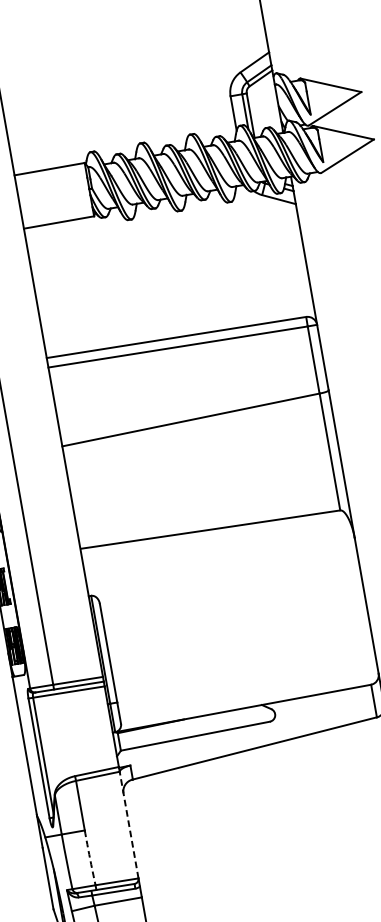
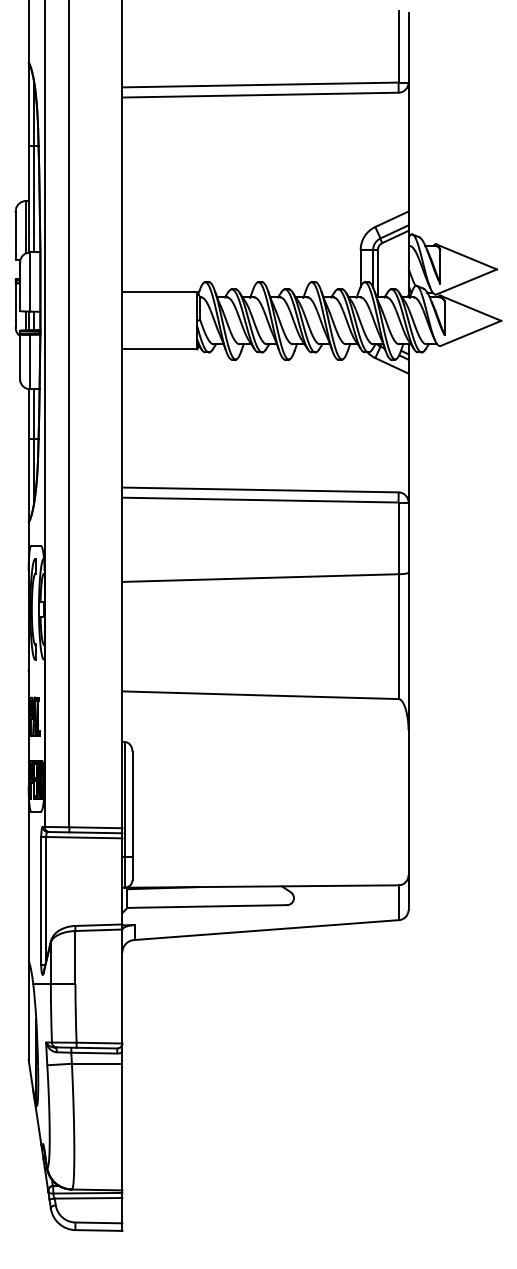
line: (129, 825) -> (122, 986), dashed -> solid
arc: (89, 858) -> (75, 1013), dashed -> solid

